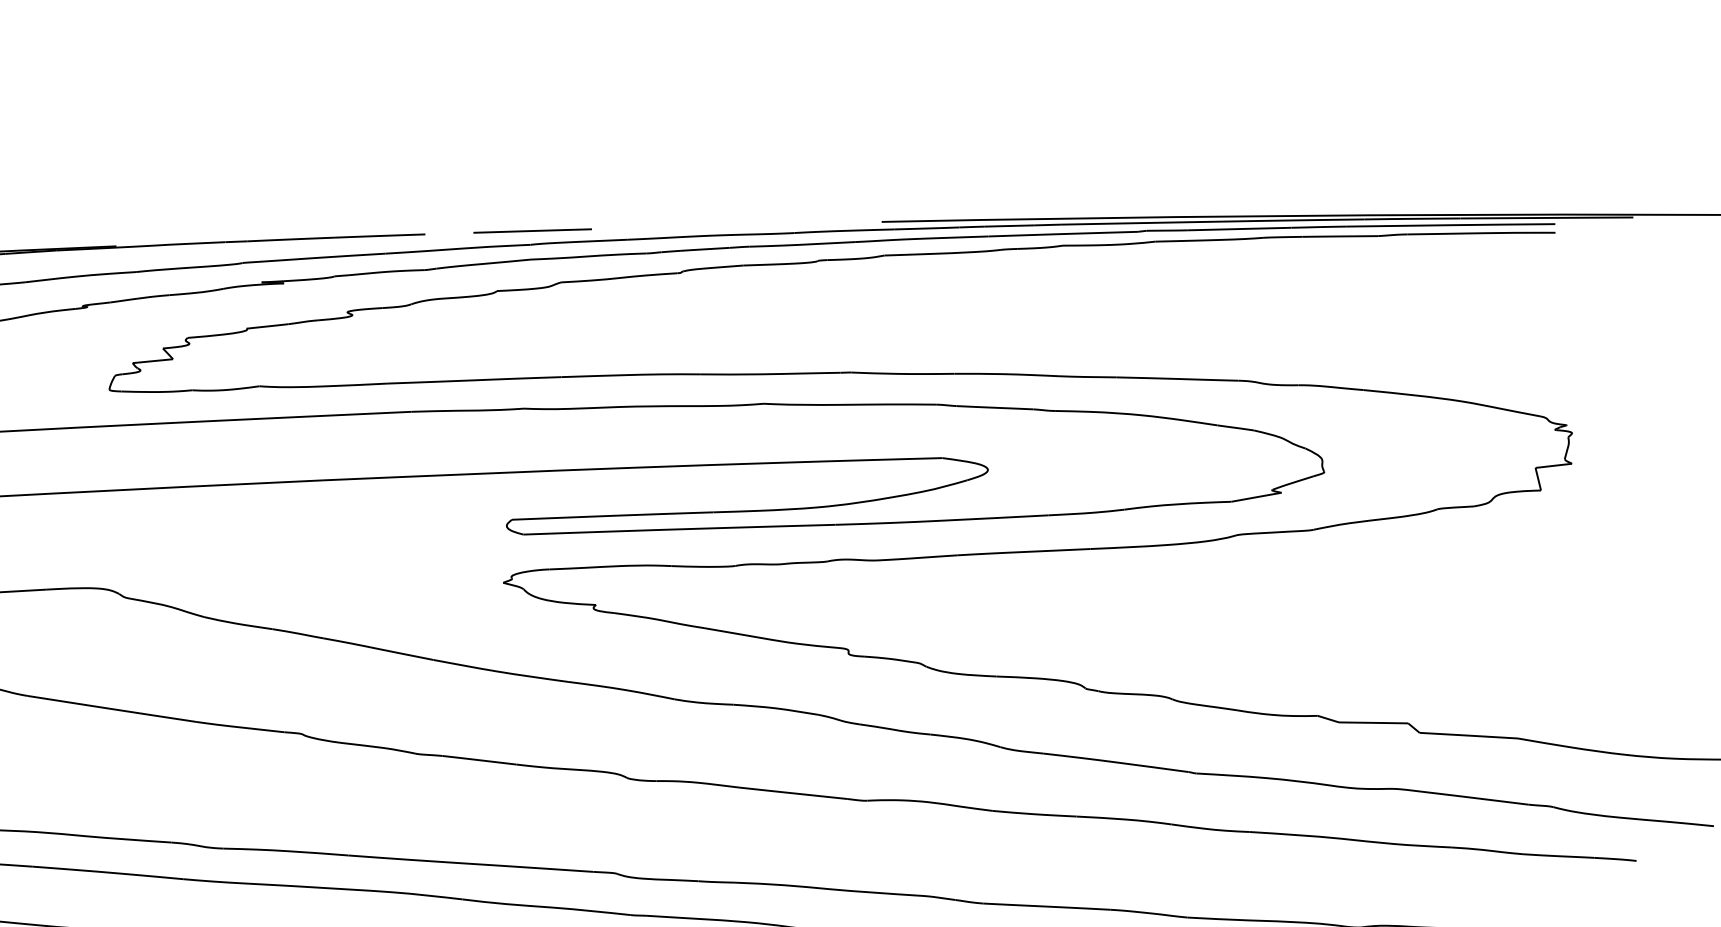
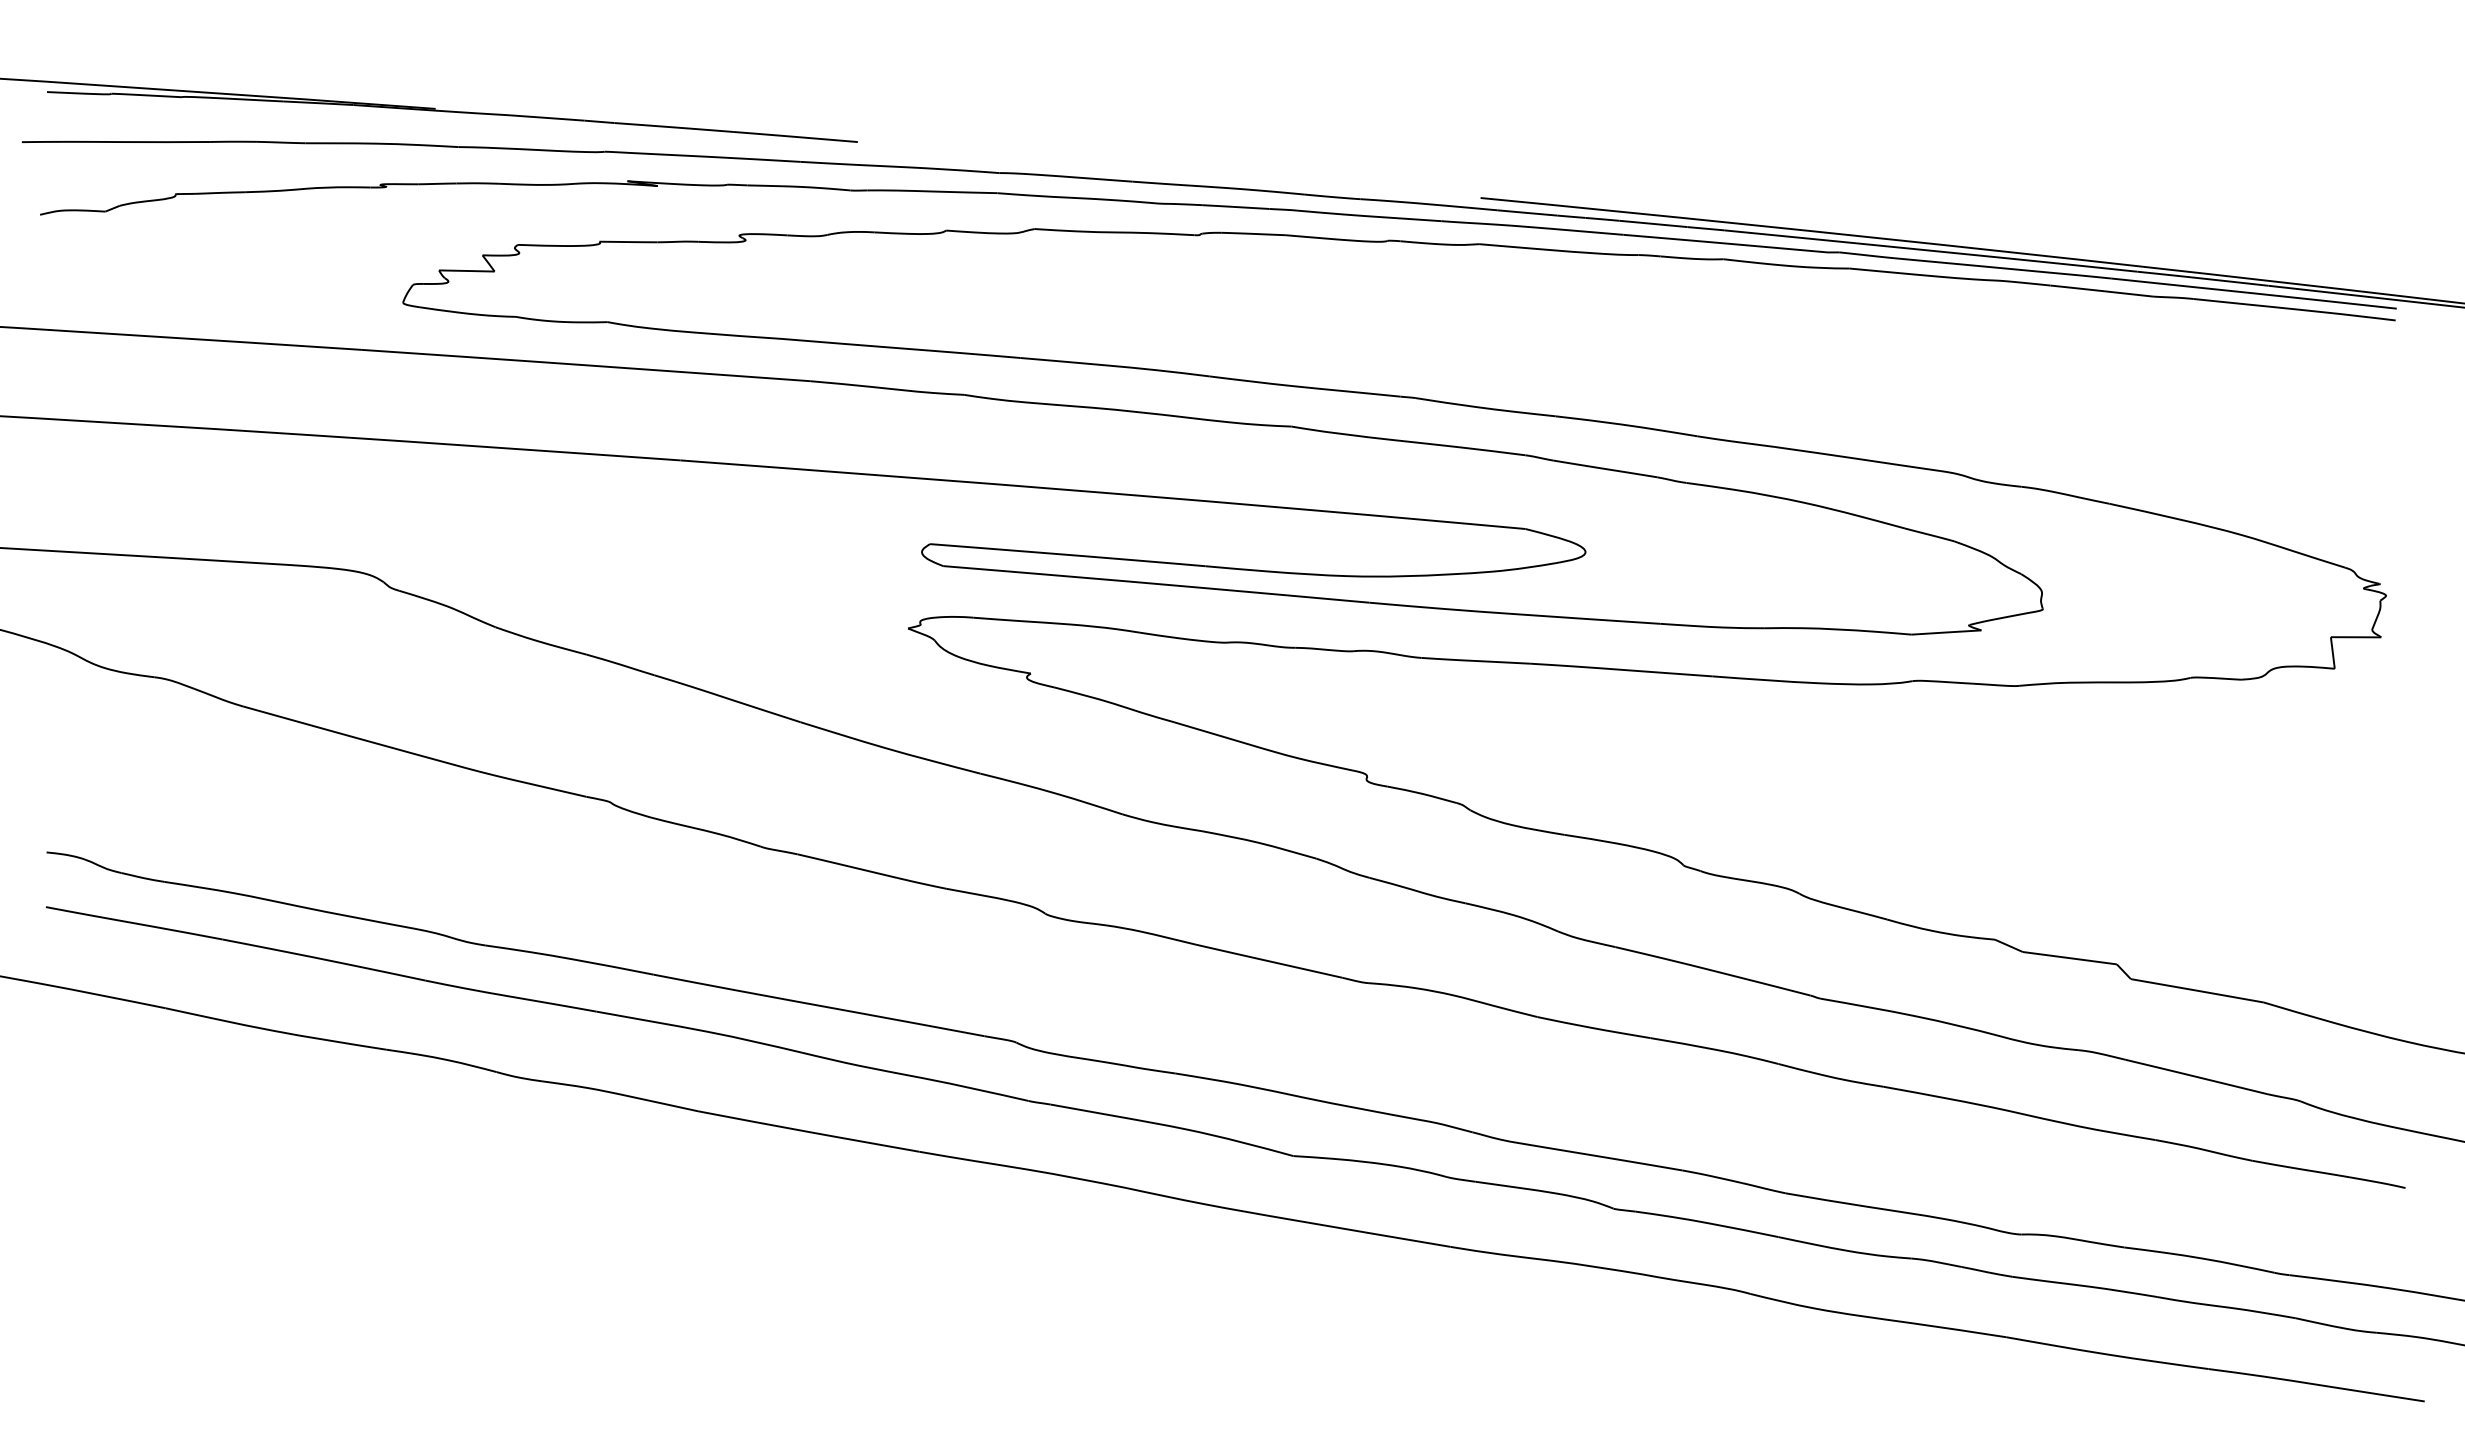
line: (532, 230) -> (1004, 154), removed

